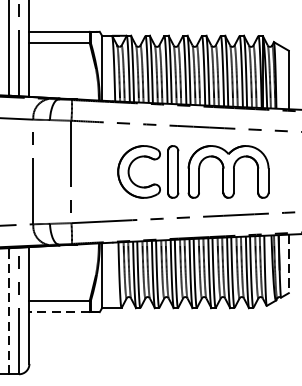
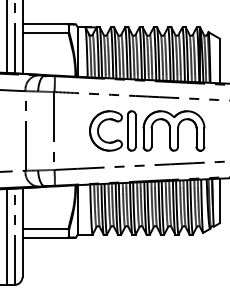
line: (288, 264) -> (219, 201), dashed -> solid
line: (8, 310) -> (6, 236), dashed -> solid
line: (59, 311) -> (45, 237), dashed -> solid

